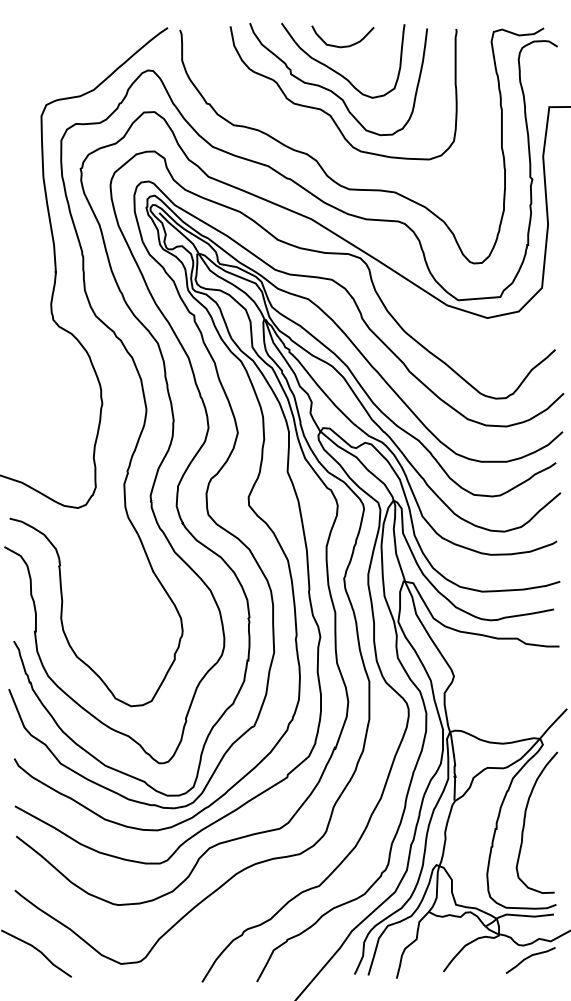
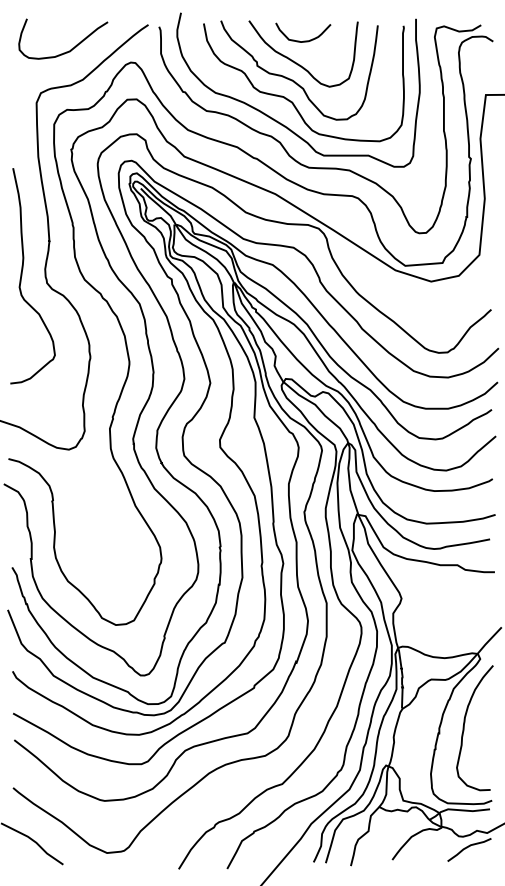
curve: (76, 57) -> (67, 51), added
curve: (314, 136) -> (278, 120), added
curve: (25, 311) -> (22, 275), added

